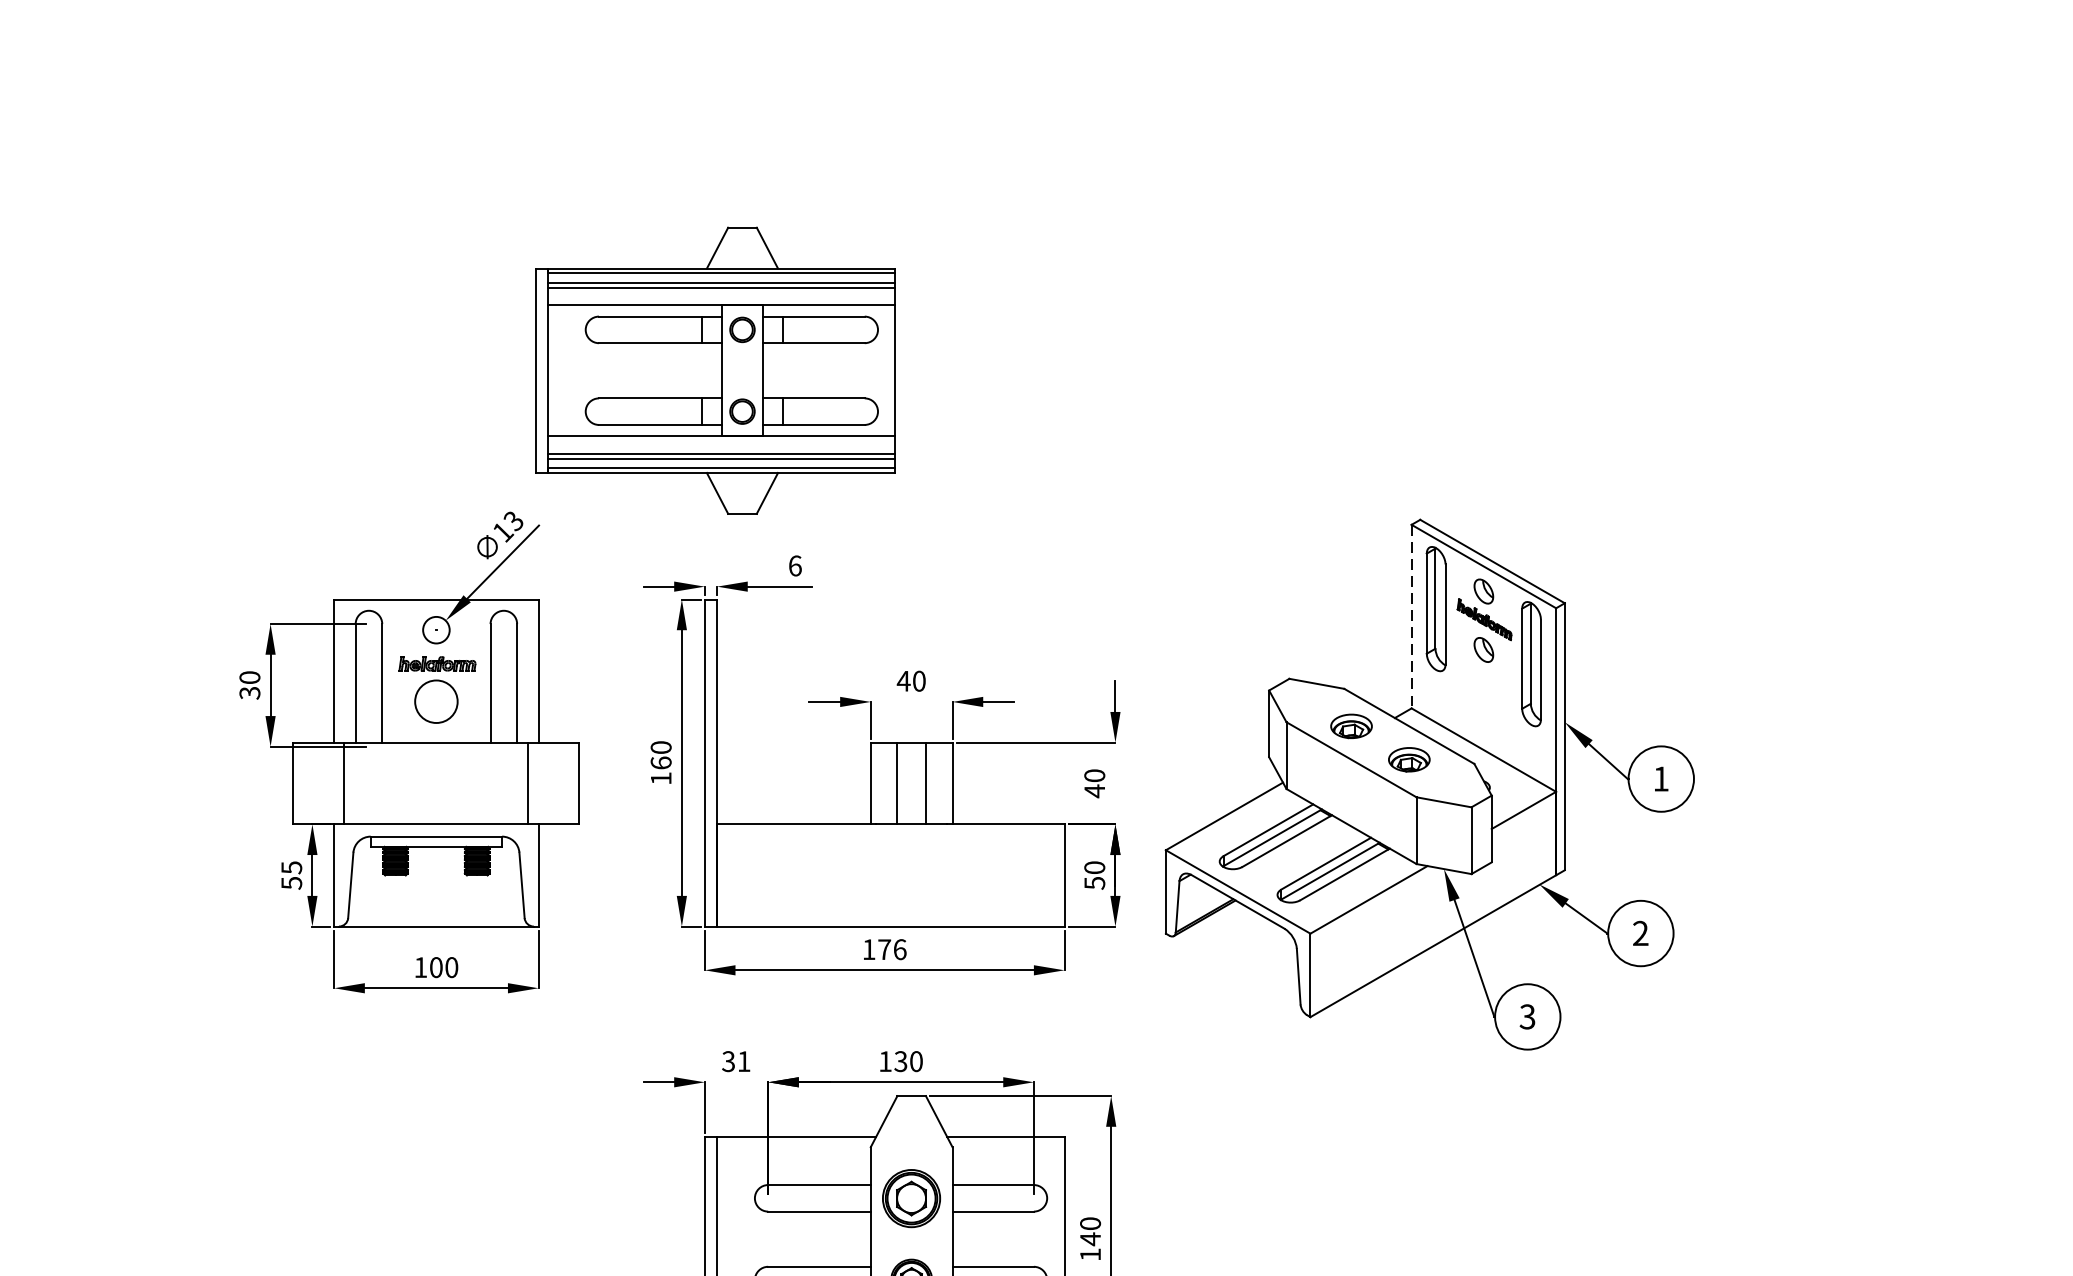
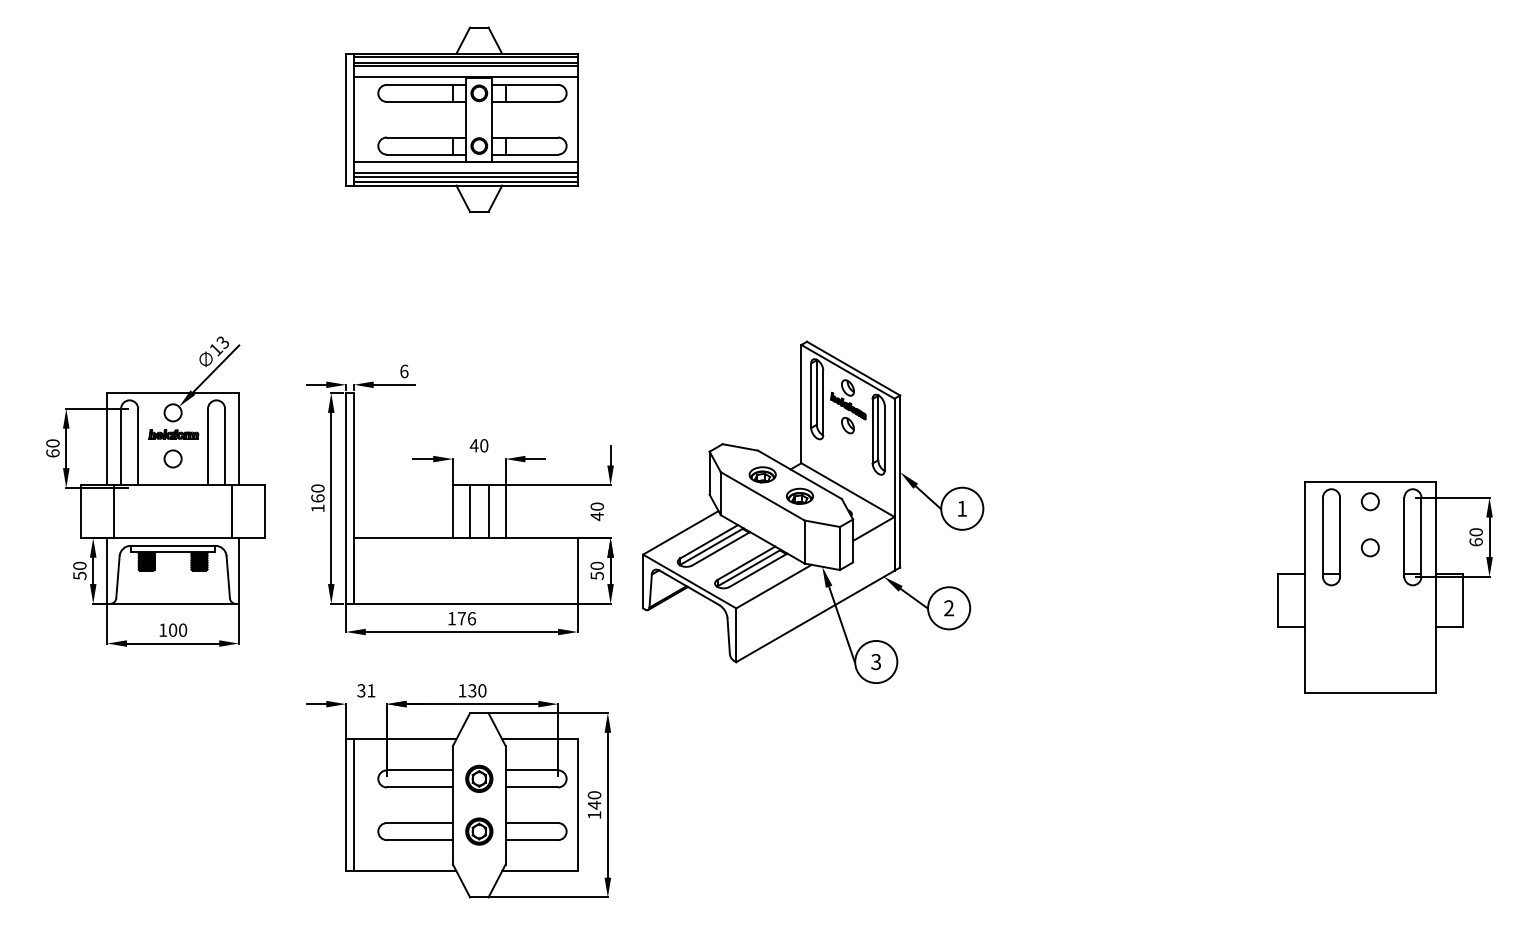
part: (714, 370) -> (461, 119), moved
line: (1411, 617) -> (801, 404), dashed -> solid
text: (249, 693) -> (52, 453), 30 -> 60
circle: (435, 701) -> (172, 458), size x0.62
text: (291, 867) -> (79, 565), 55 -> 50
part: (911, 1197) -> (479, 778), size x0.71

